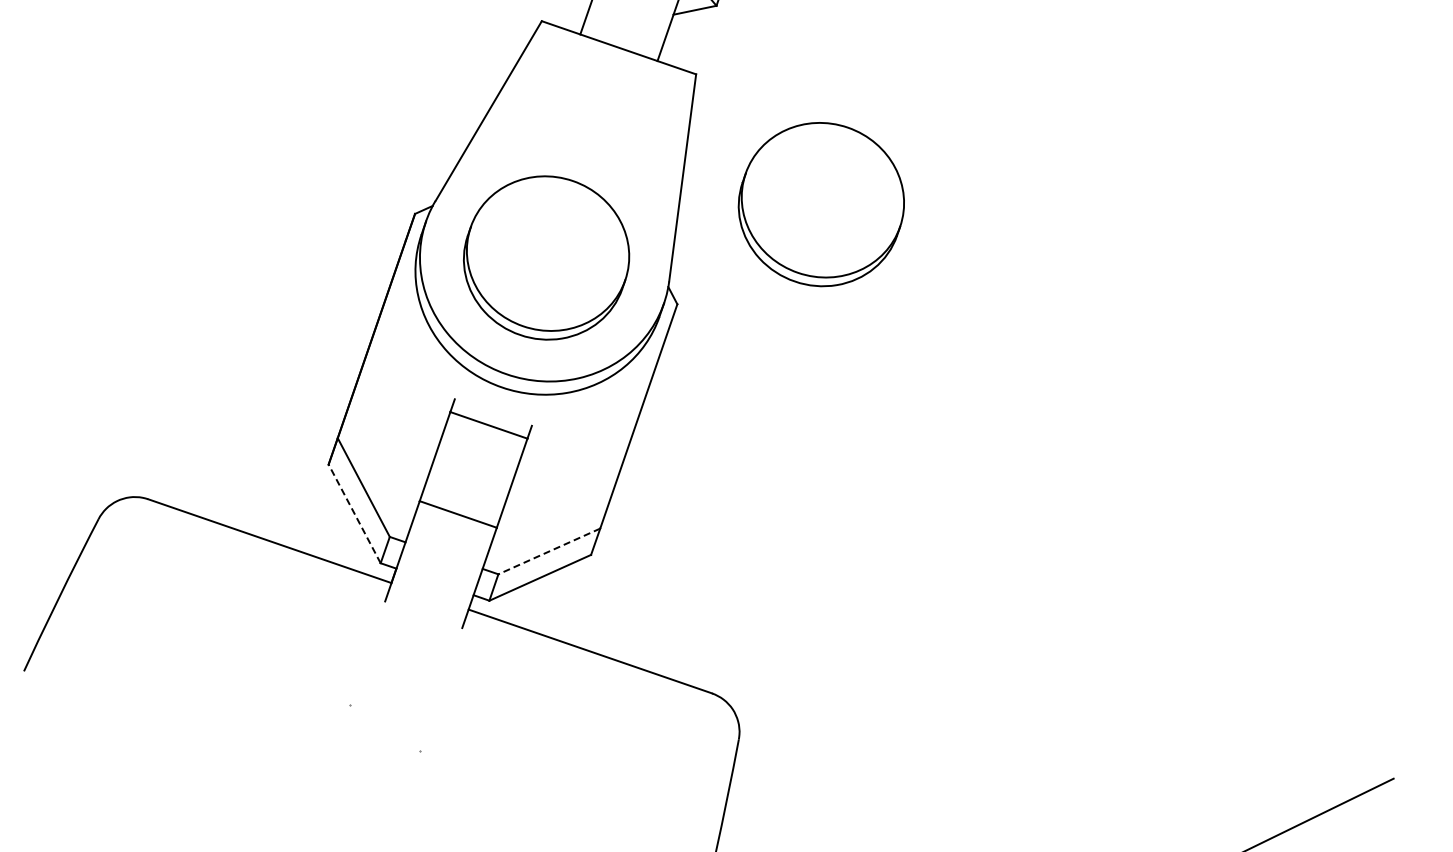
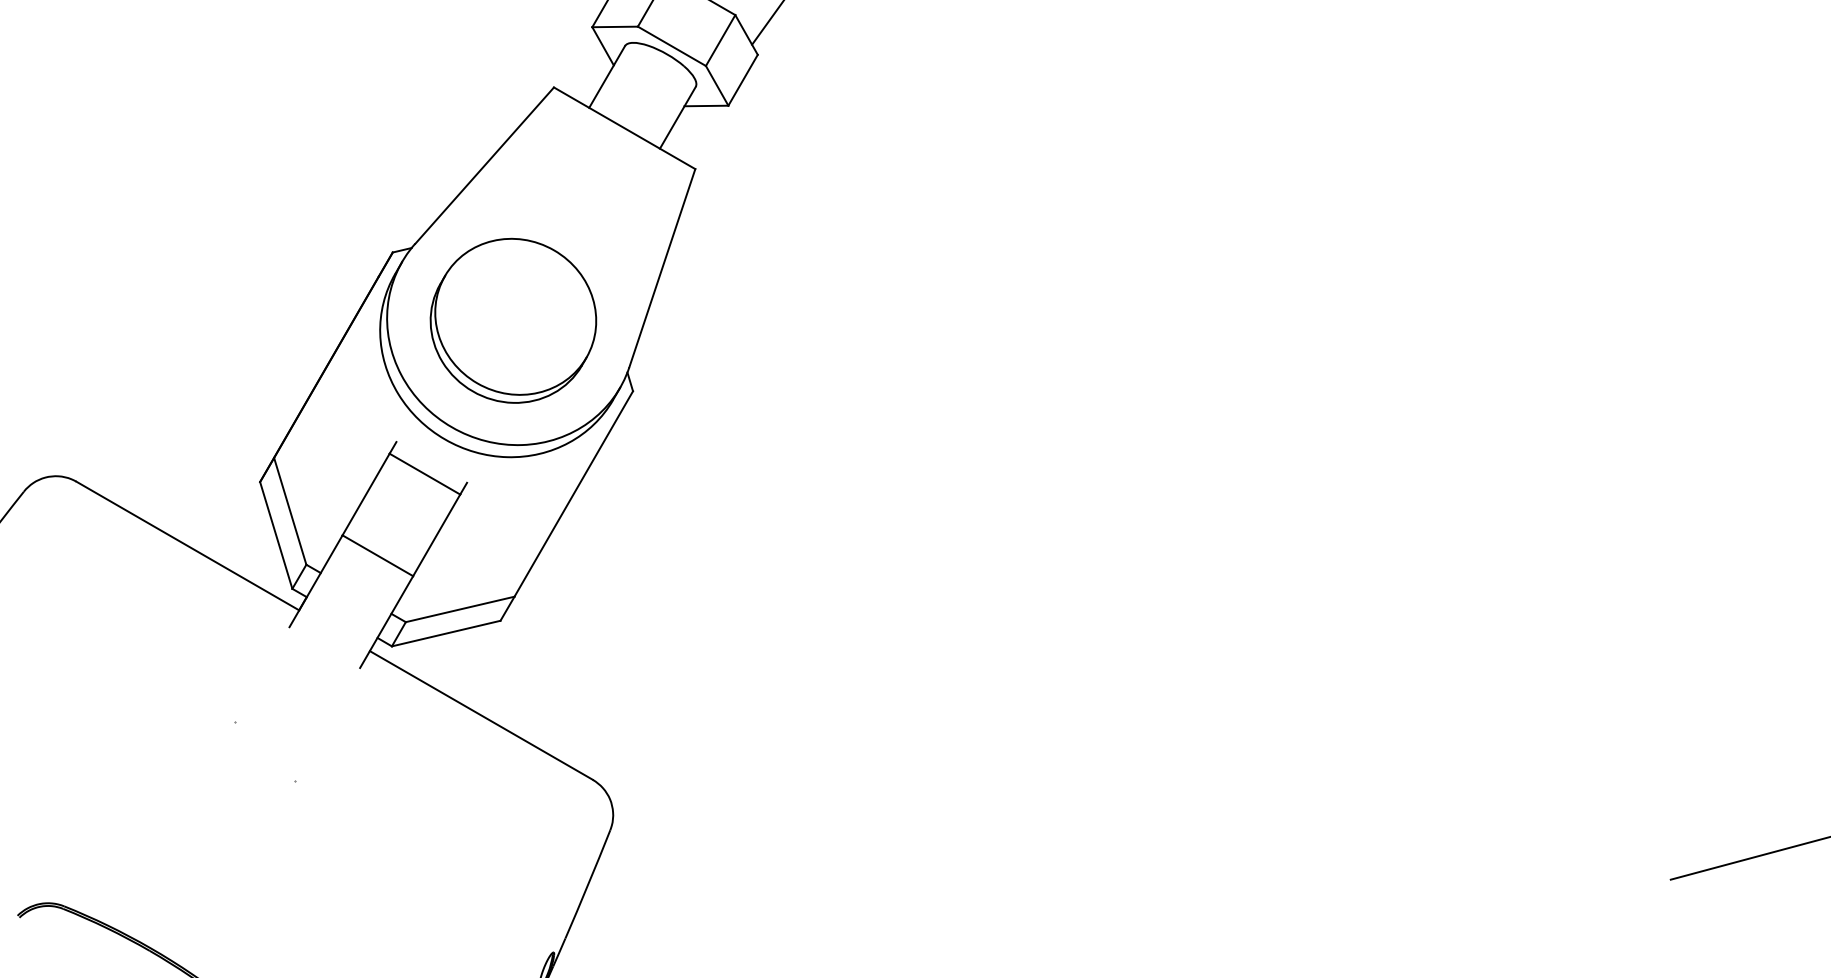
part: (821, 204) -> (793, 320), removed
line: (354, 513) -> (276, 535), dashed -> solid
line: (549, 551) -> (460, 609), dashed -> solid

